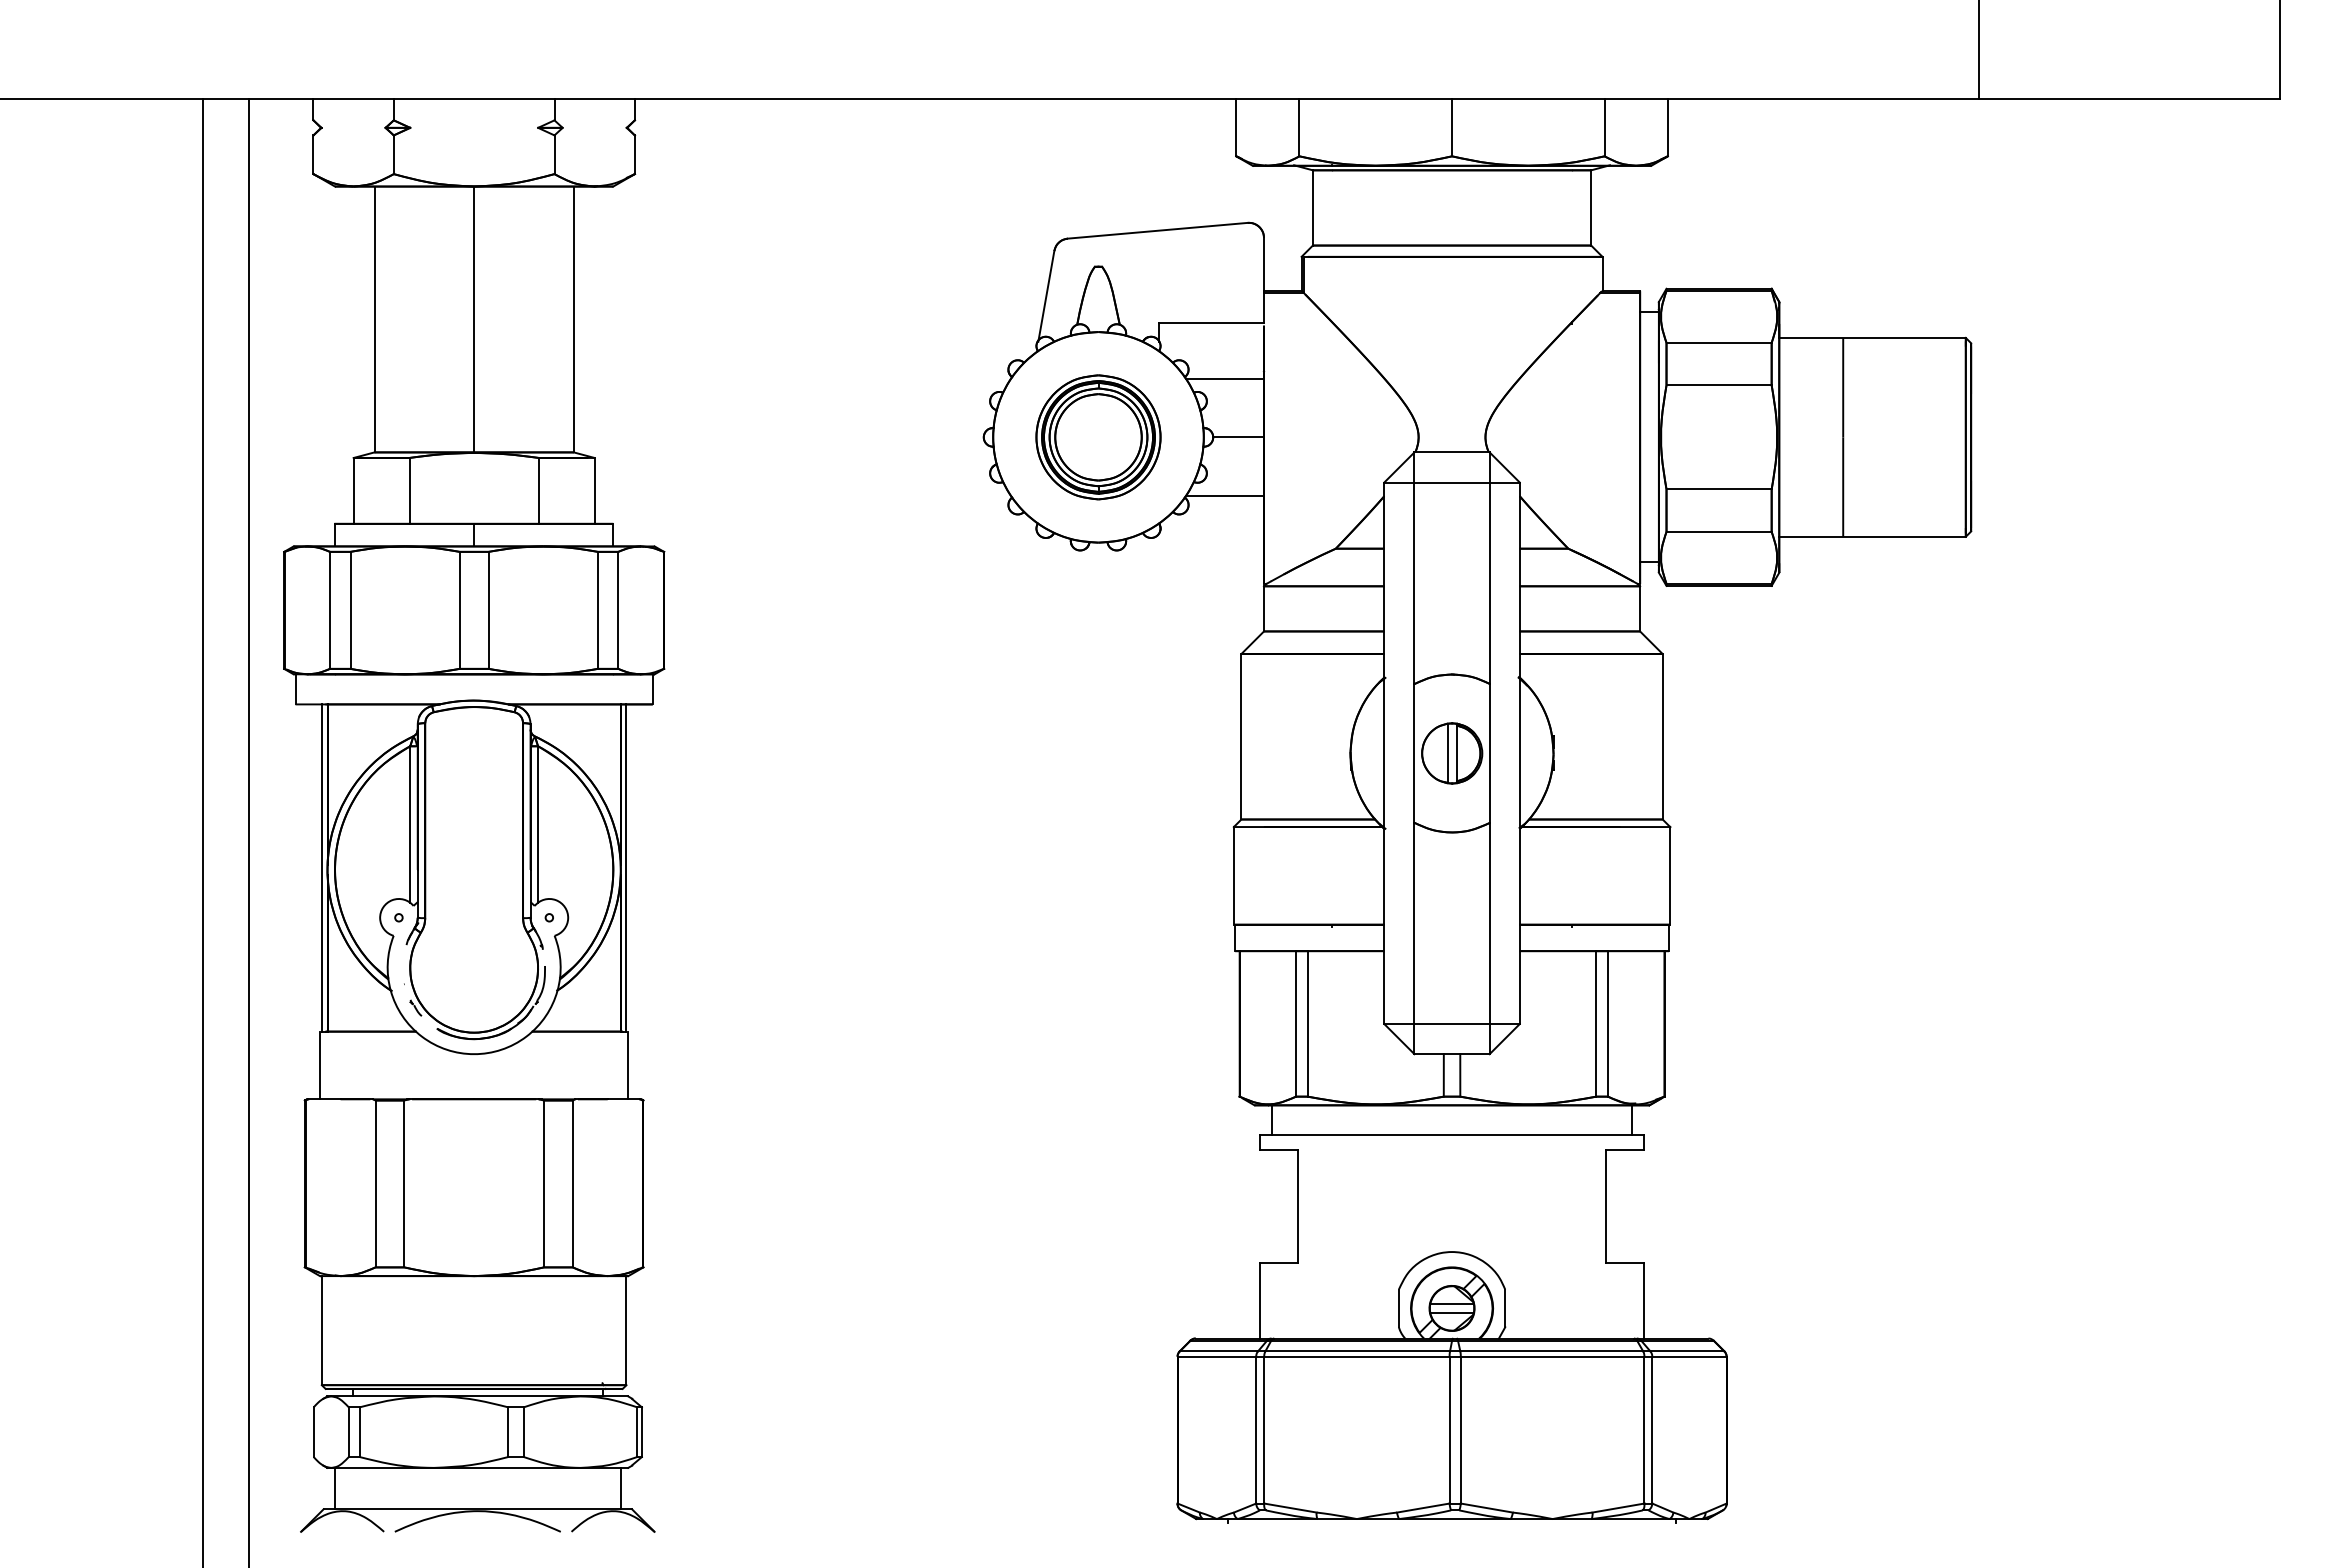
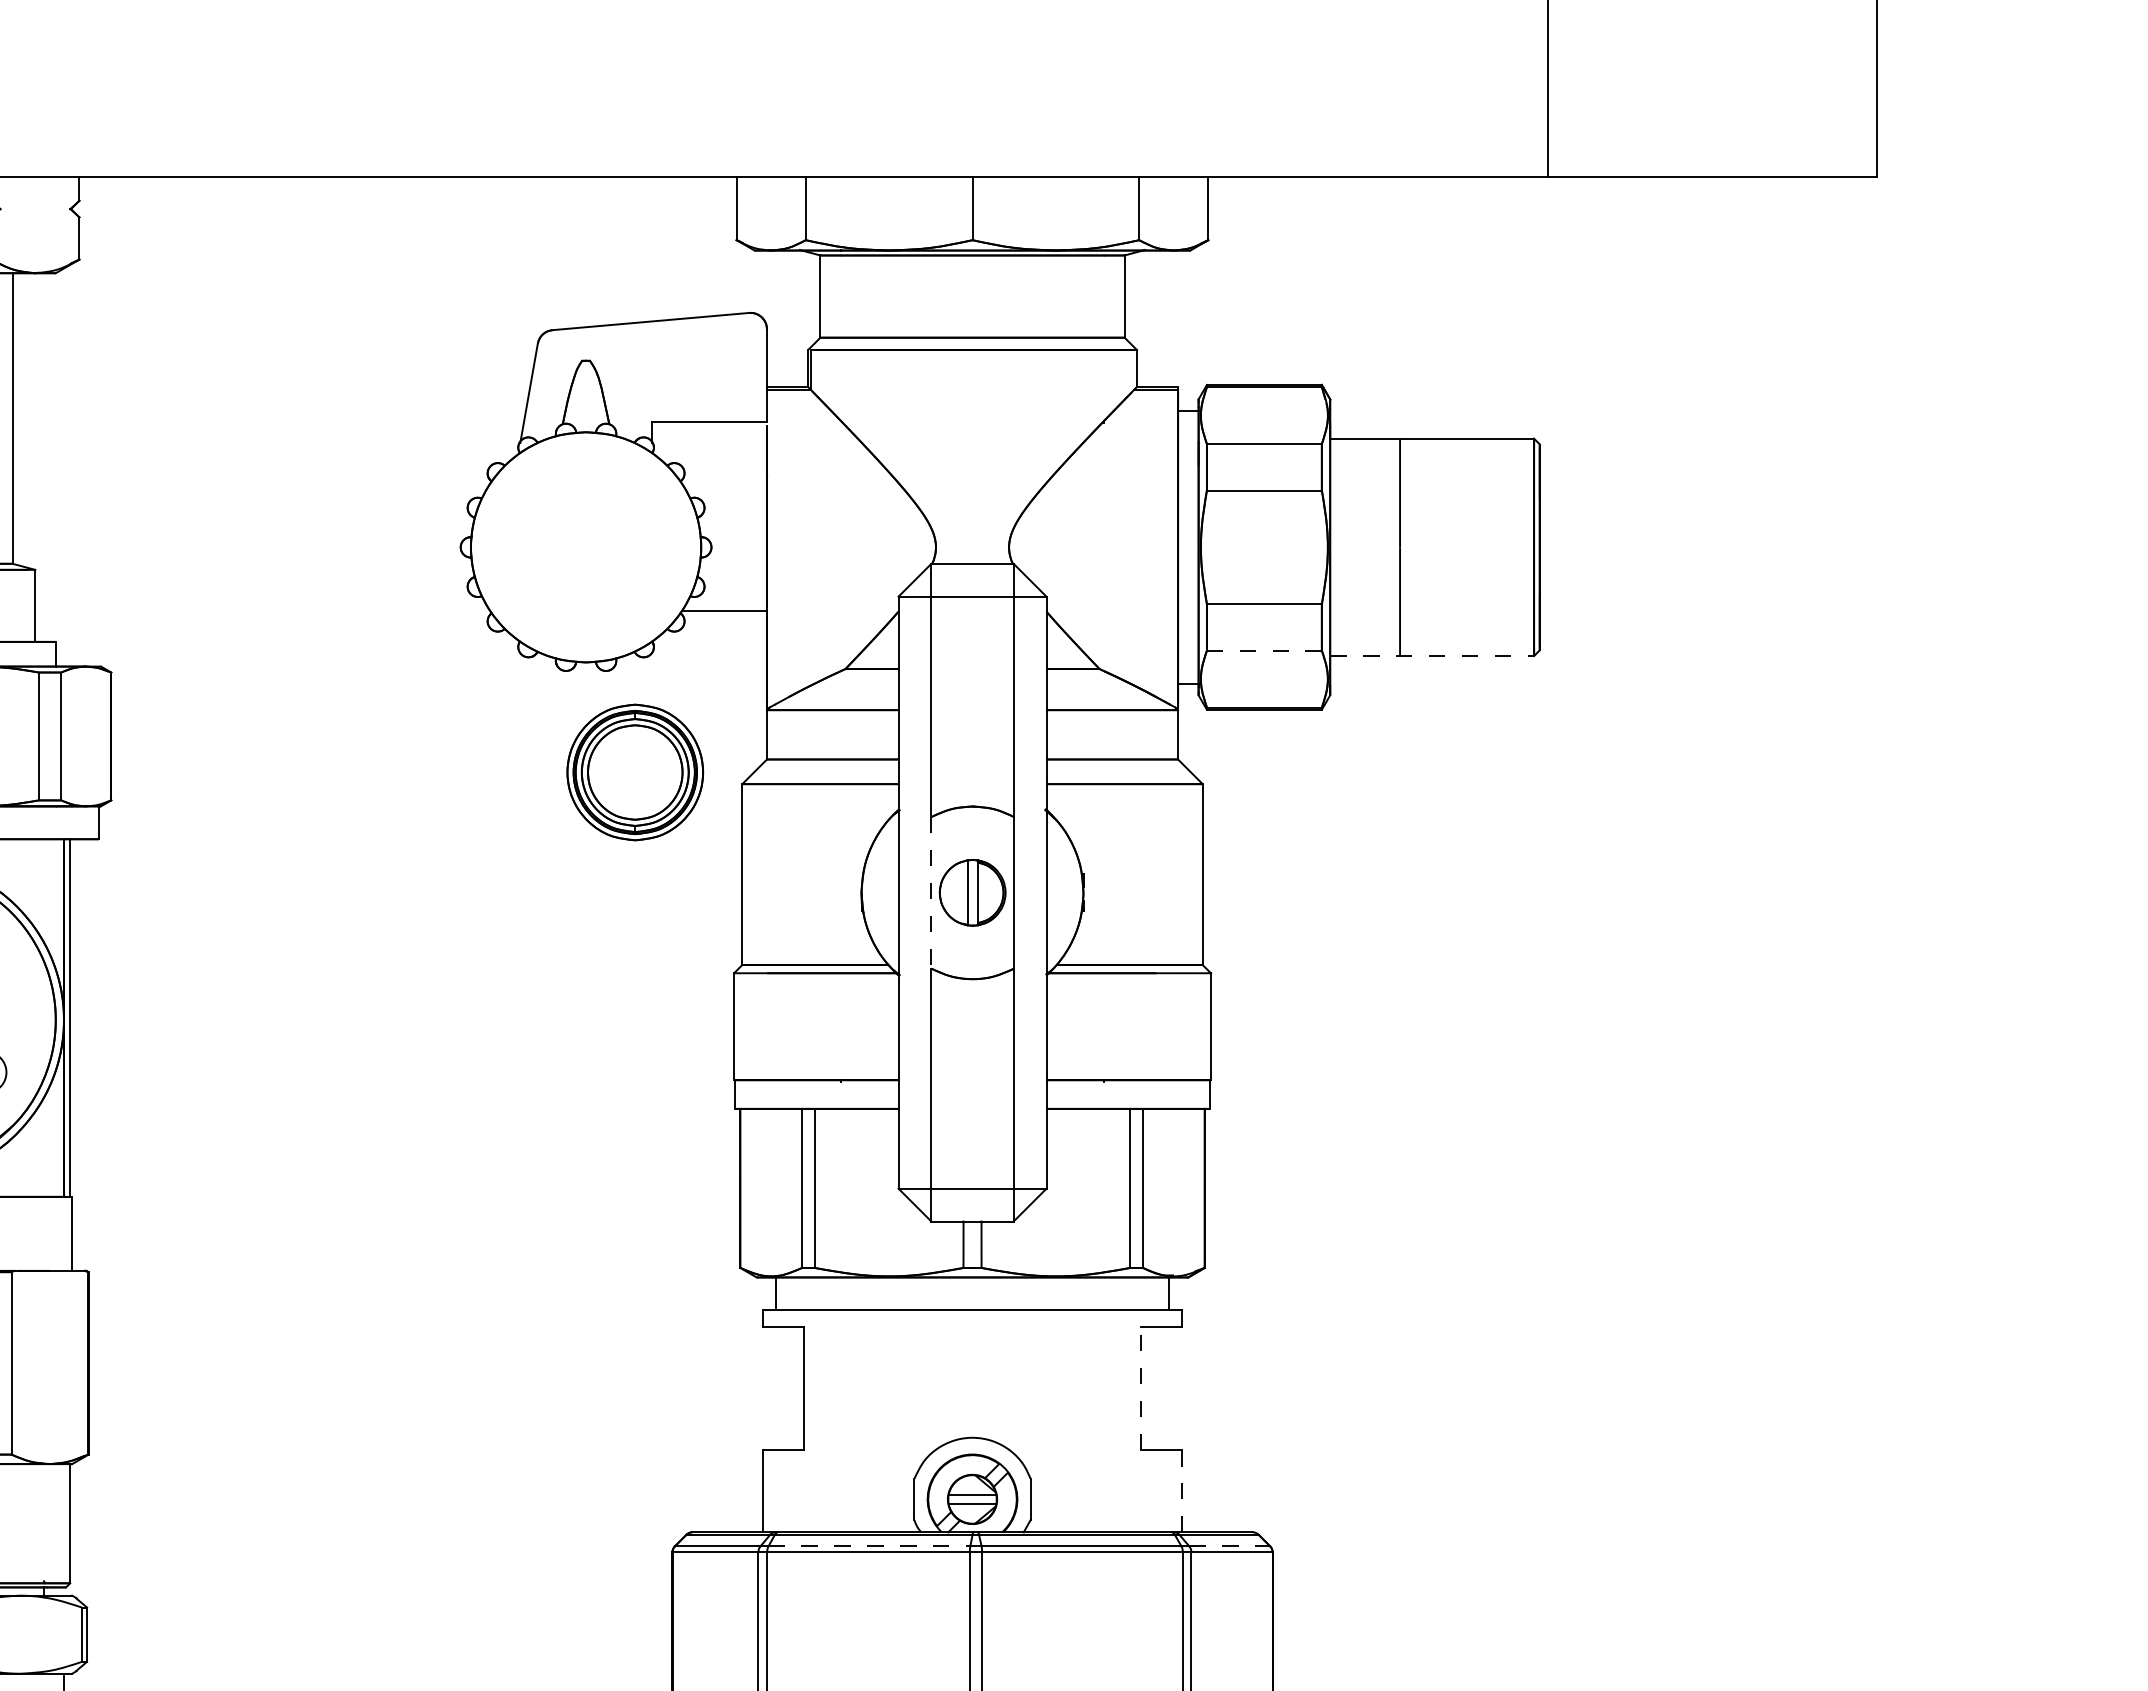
line: (1225, 379) -> (724, 484), removed
part: (1098, 437) -> (635, 772), moved
line: (1238, 437) -> (739, 547), removed
line: (1719, 531) -> (1264, 650), solid -> dashed
line: (1873, 536) -> (1433, 655), solid -> dashed
line: (1414, 753) -> (931, 892), solid -> dashed
line: (1606, 1206) -> (1141, 1388), solid -> dashed
line: (1643, 1300) -> (1181, 1490), solid -> dashed
line: (1358, 1351) -> (870, 1546), solid -> dashed
line: (1687, 1351) -> (1229, 1546), solid -> dashed

